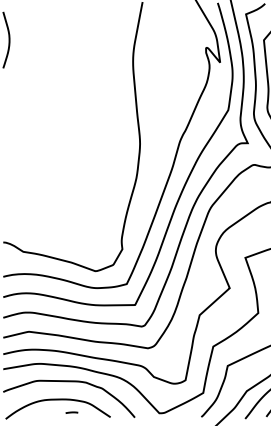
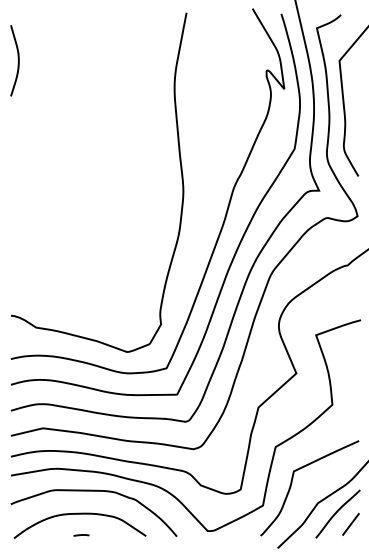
line: (71, 412) -> (81, 535), moved

